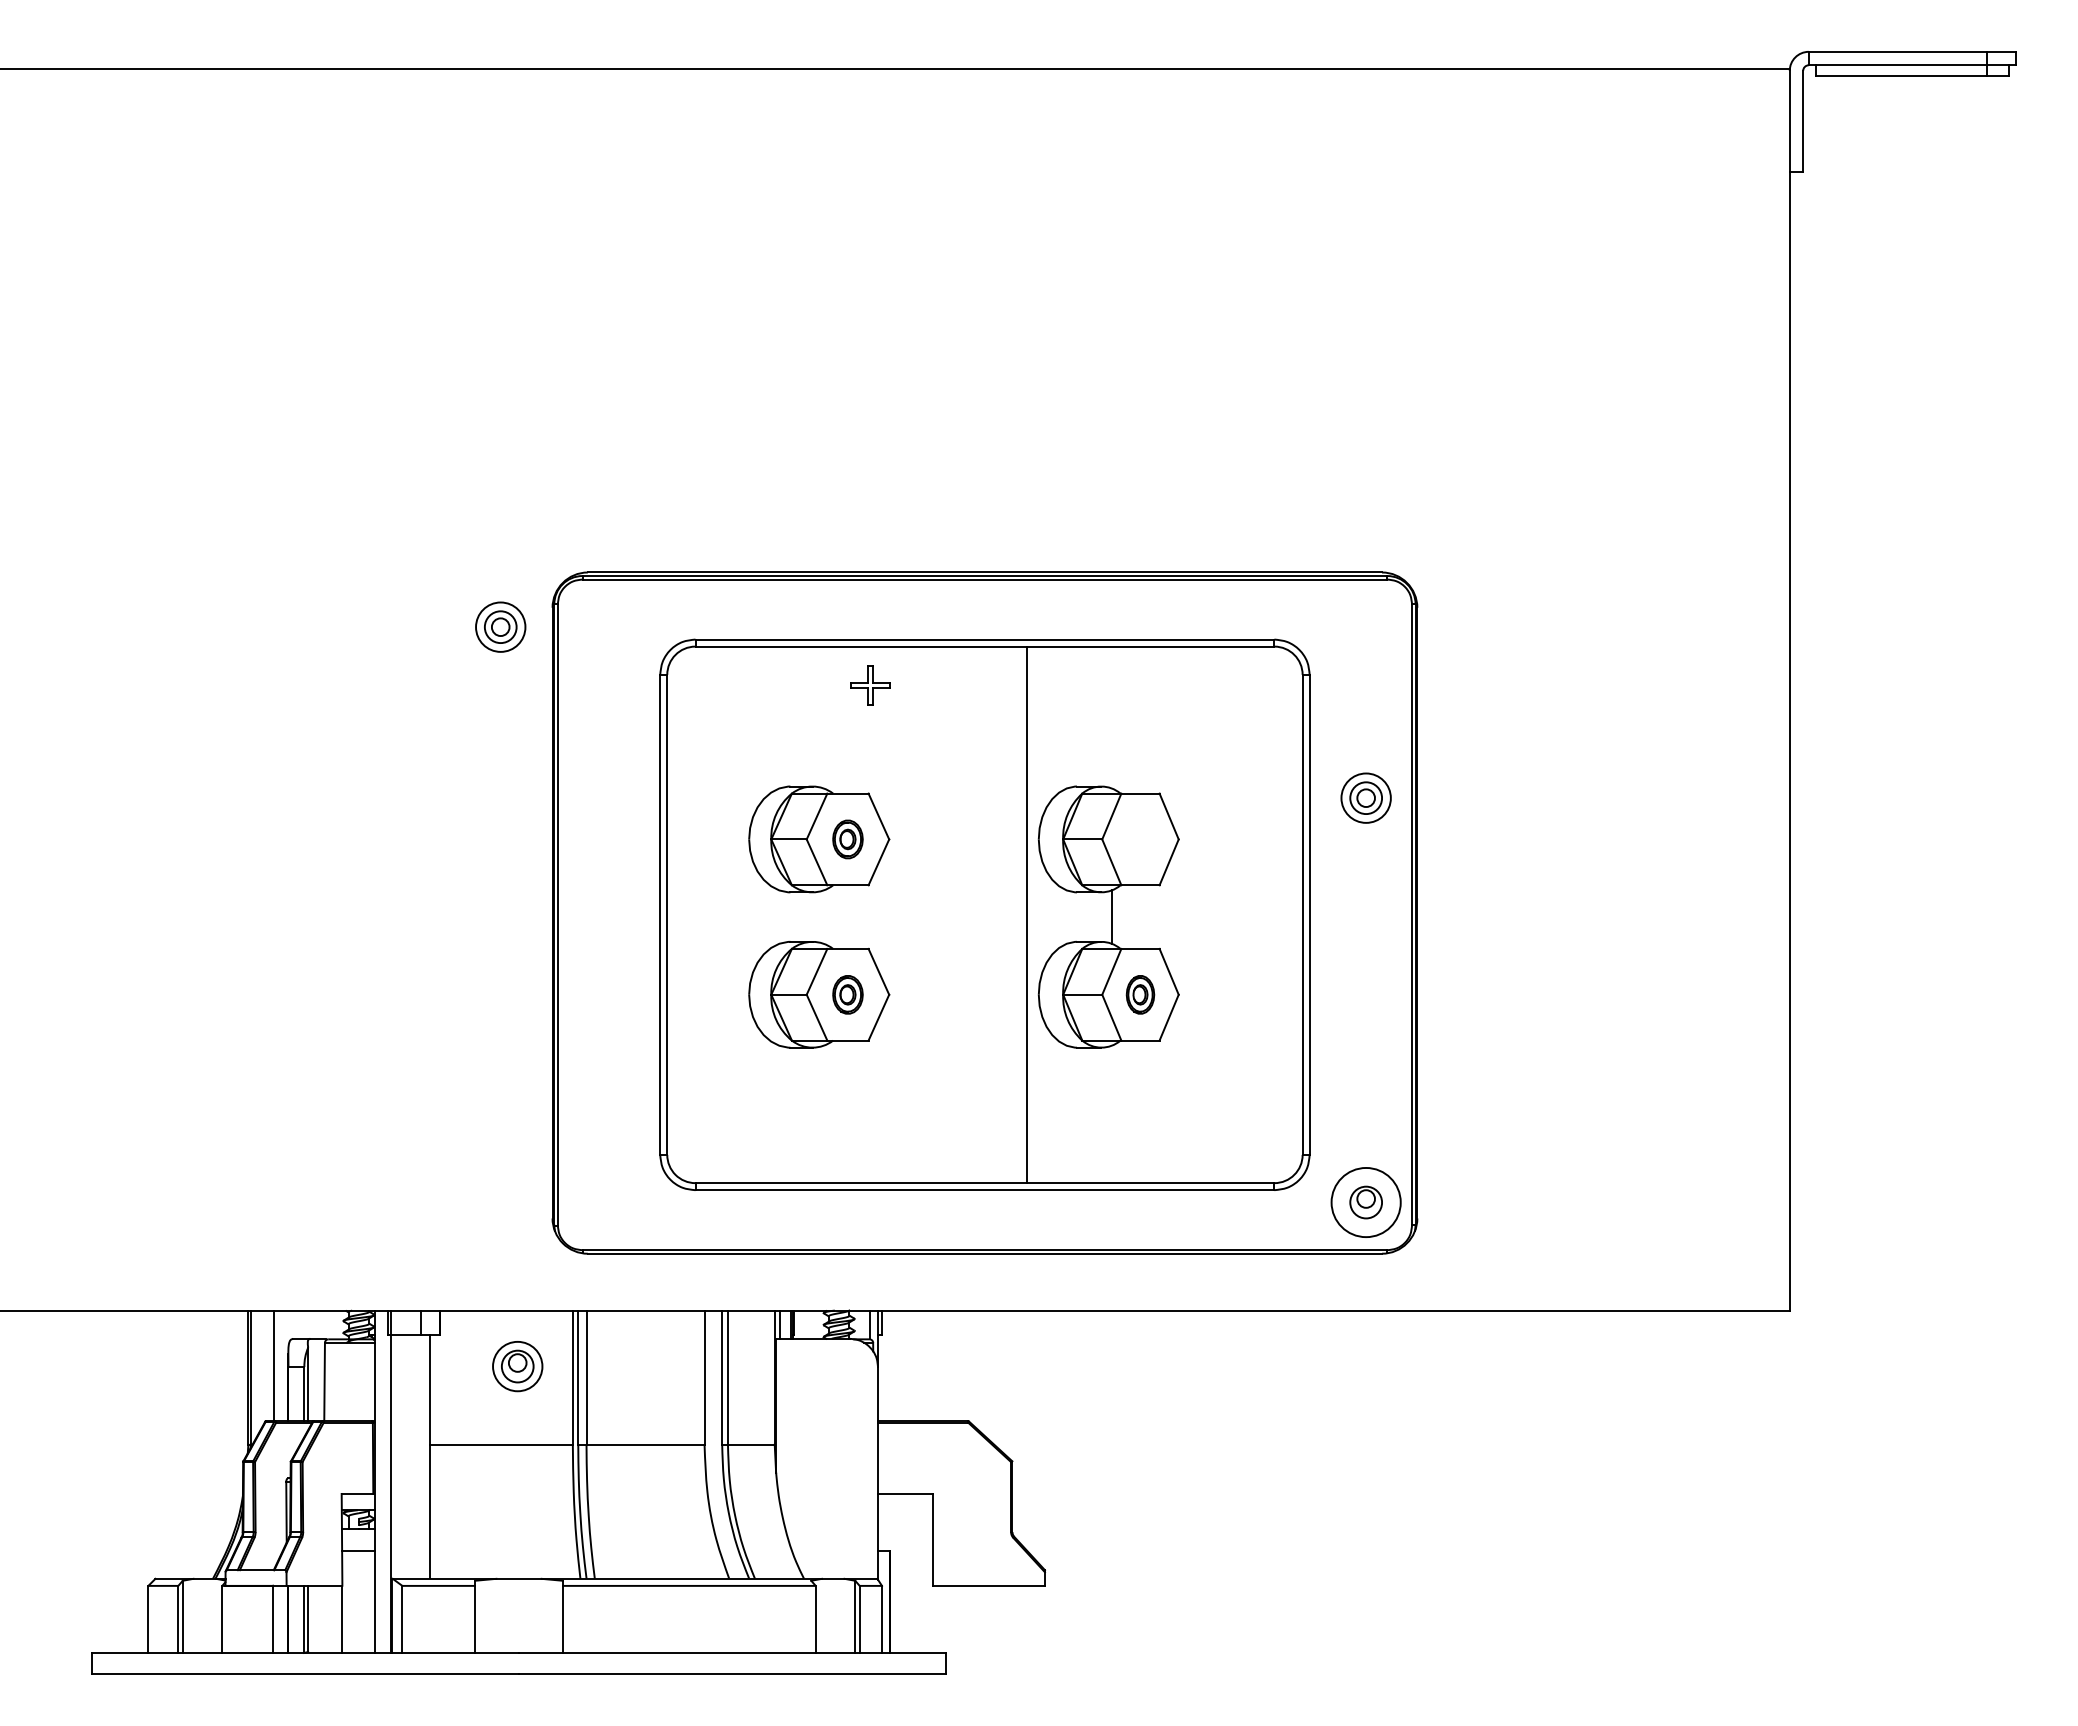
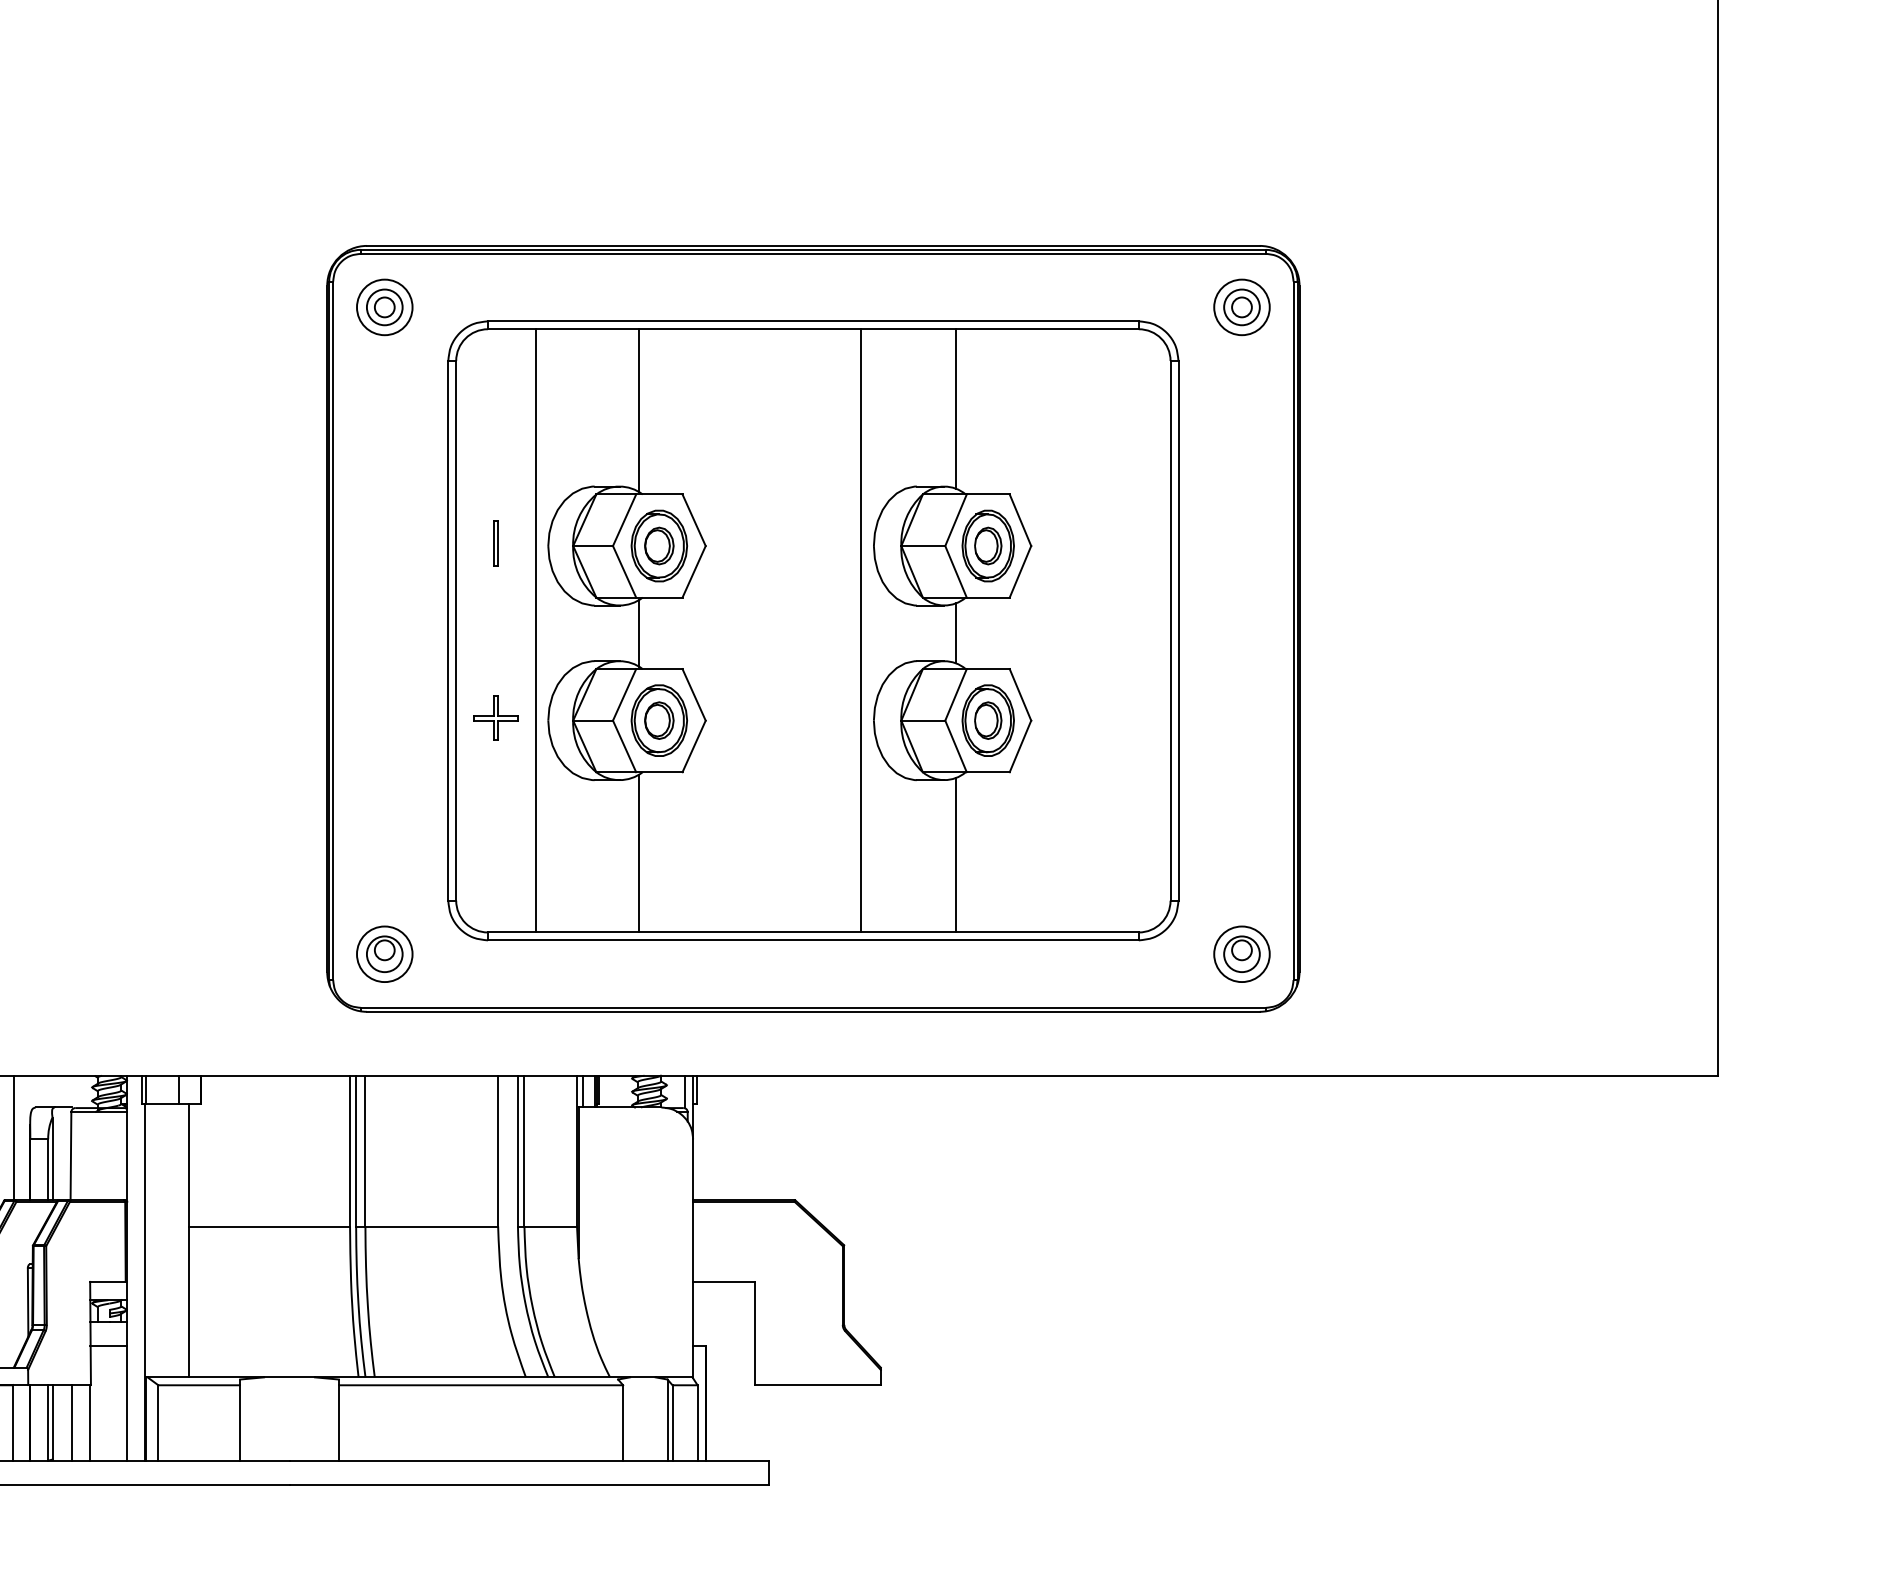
part: (500, 626) -> (384, 306), moved
part: (870, 685) -> (495, 718), moved
line: (1112, 717) -> (956, 408), added
line: (829, 718) -> (638, 410), added
part: (1365, 797) -> (1241, 306), moved
part: (702, 836) -> (495, 542), added
part: (847, 839) -> (658, 546), size x1.67
part: (1140, 839) -> (988, 546), added
line: (737, 914) -> (535, 630), added
line: (829, 916) -> (638, 632), added
part: (847, 994) -> (658, 720), size x1.67
part: (1140, 994) -> (988, 720), size x1.67
line: (829, 1112) -> (638, 853), added
line: (1112, 1114) -> (956, 855), added
circle: (1365, 1202) -> (1241, 954), size x0.71
part: (517, 1366) -> (384, 954), moved
line: (325, 1618) -> (71, 1421), added

